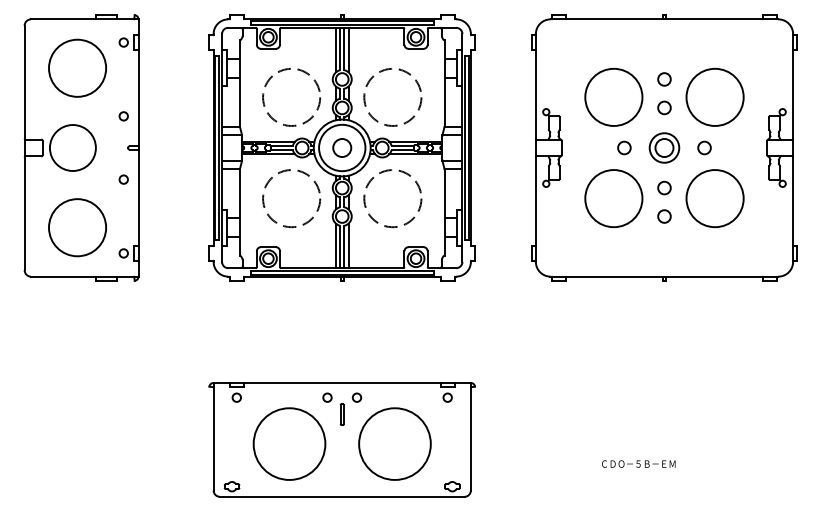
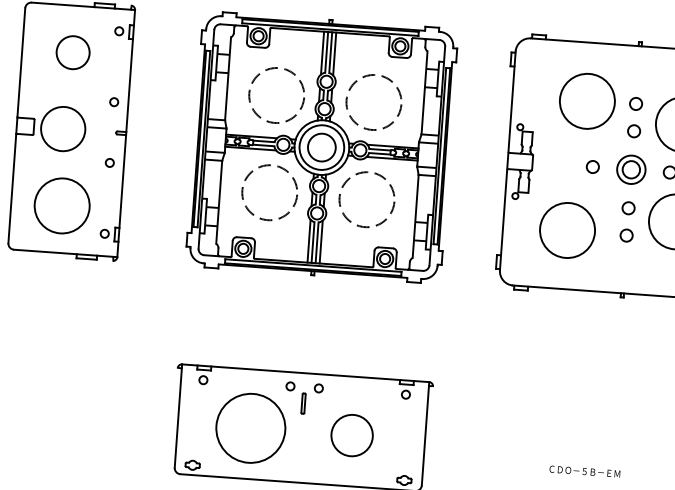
circle: (77, 67) -> (73, 52), size x0.6
circle: (613, 96) -> (587, 100), moved
circle: (342, 147) -> (322, 147), size x1.6
circle: (613, 198) -> (567, 230), moved
circle: (394, 443) -> (351, 435), size x0.6

